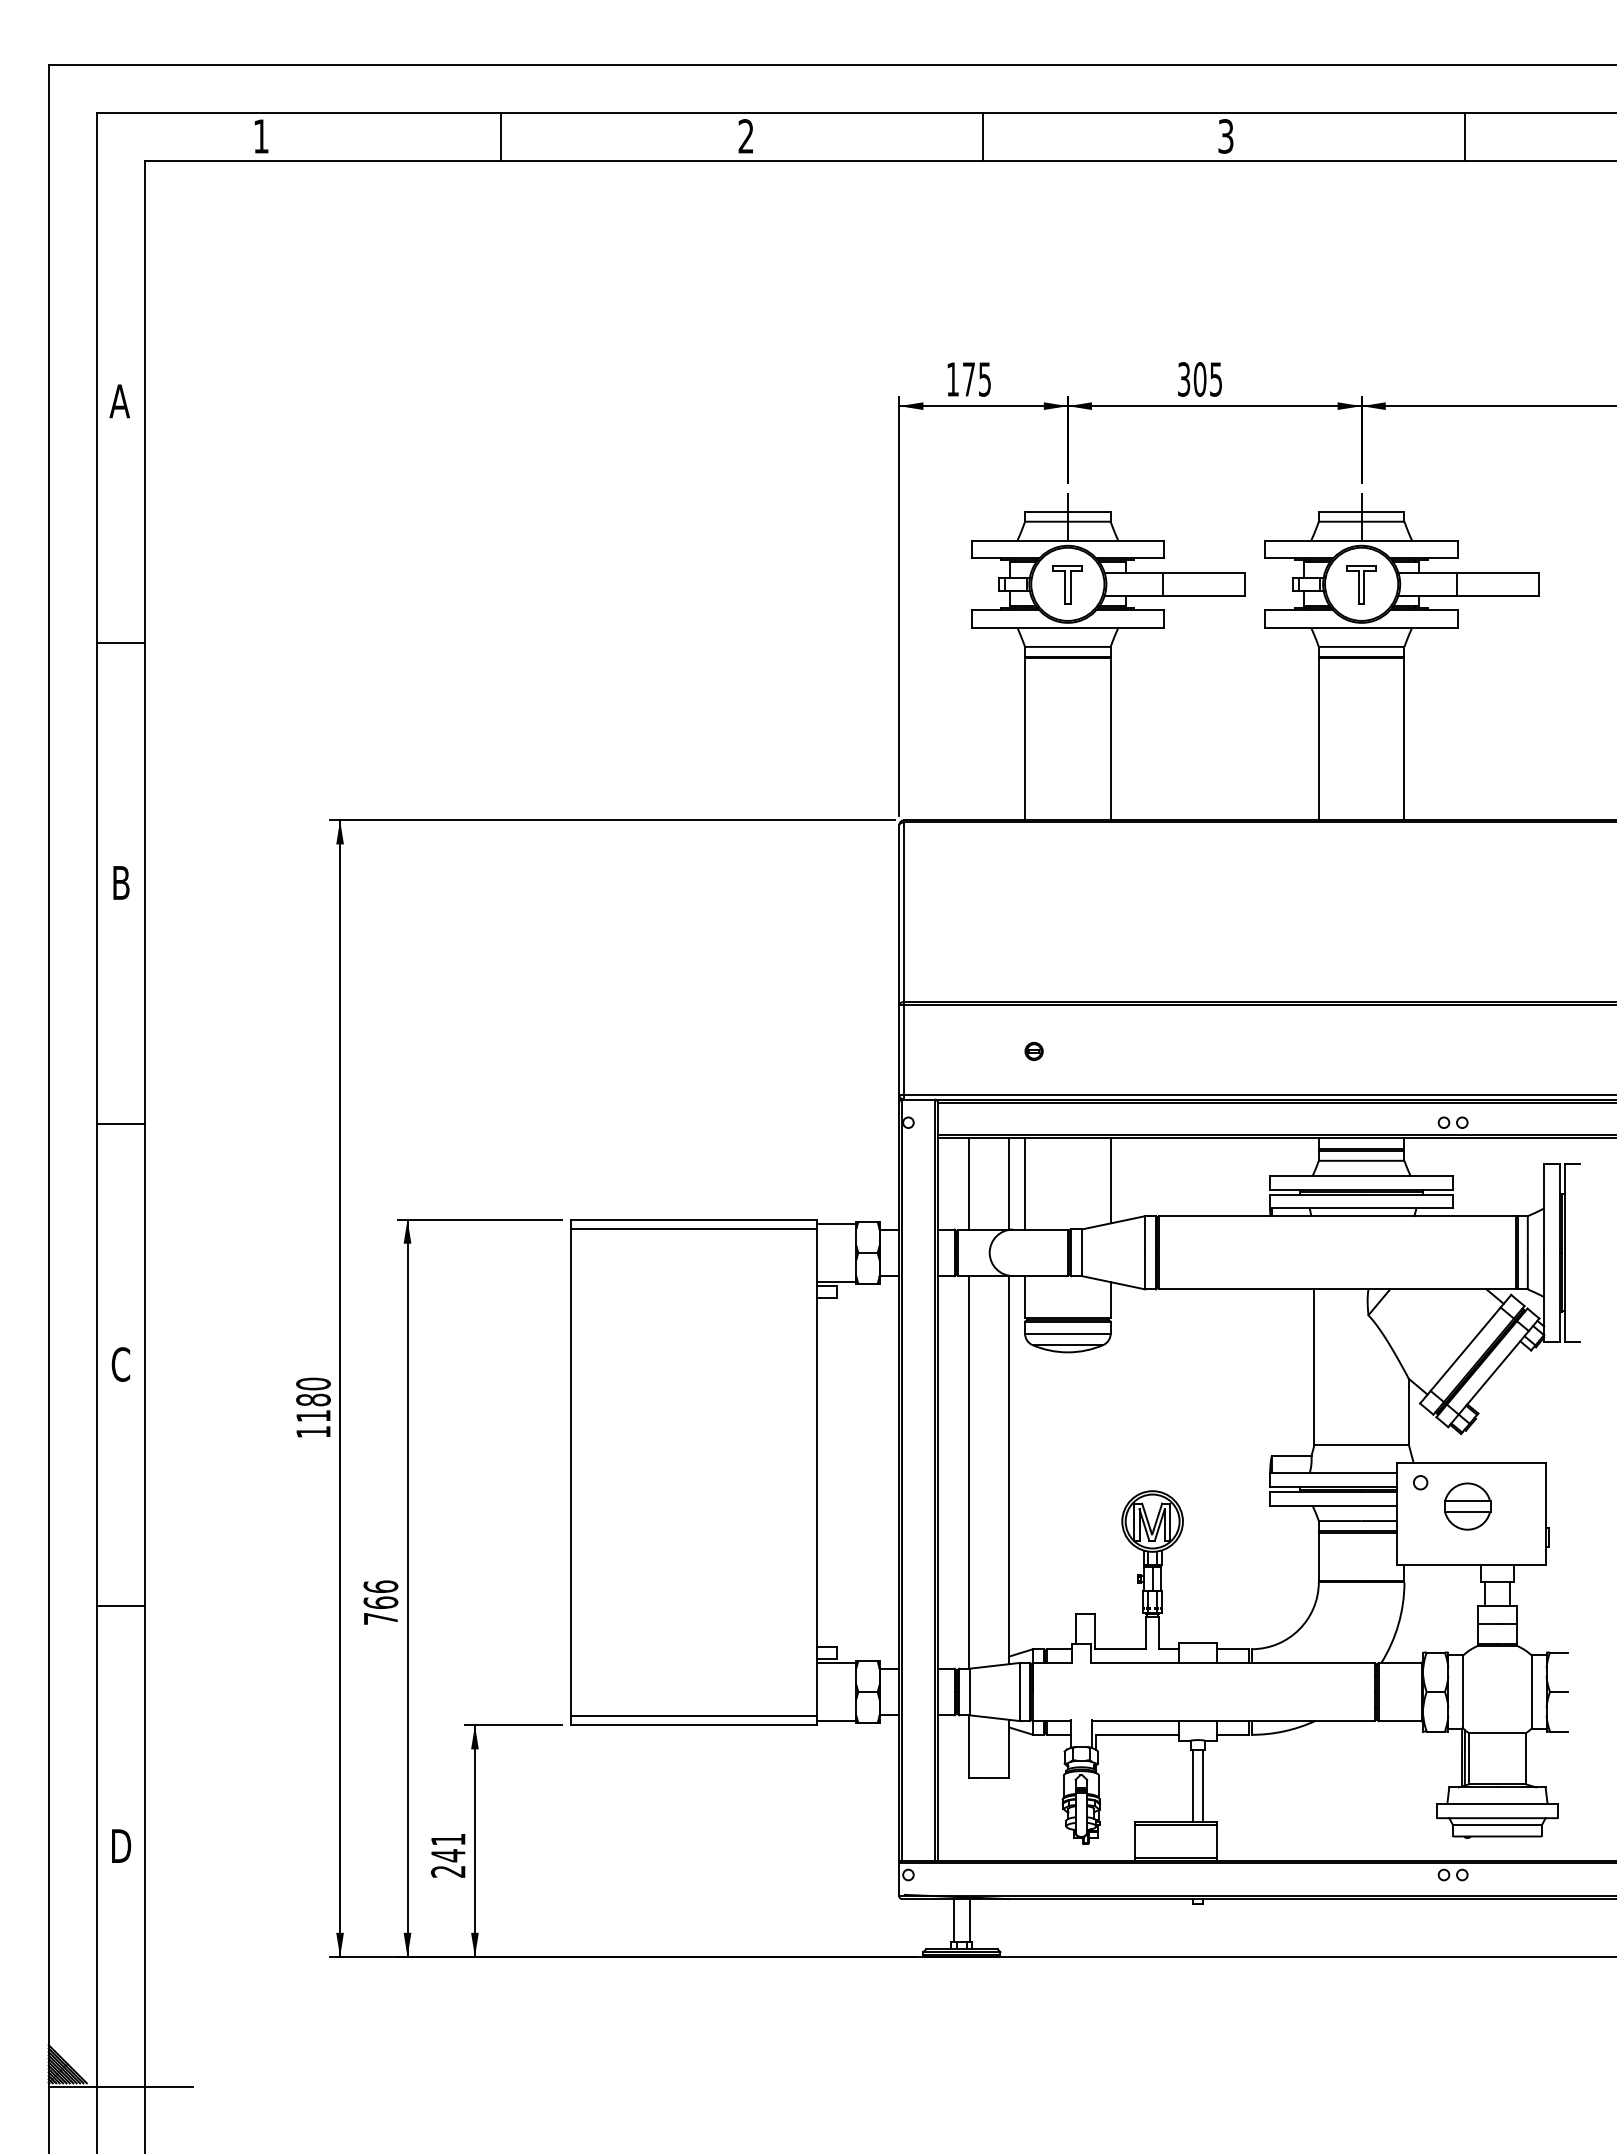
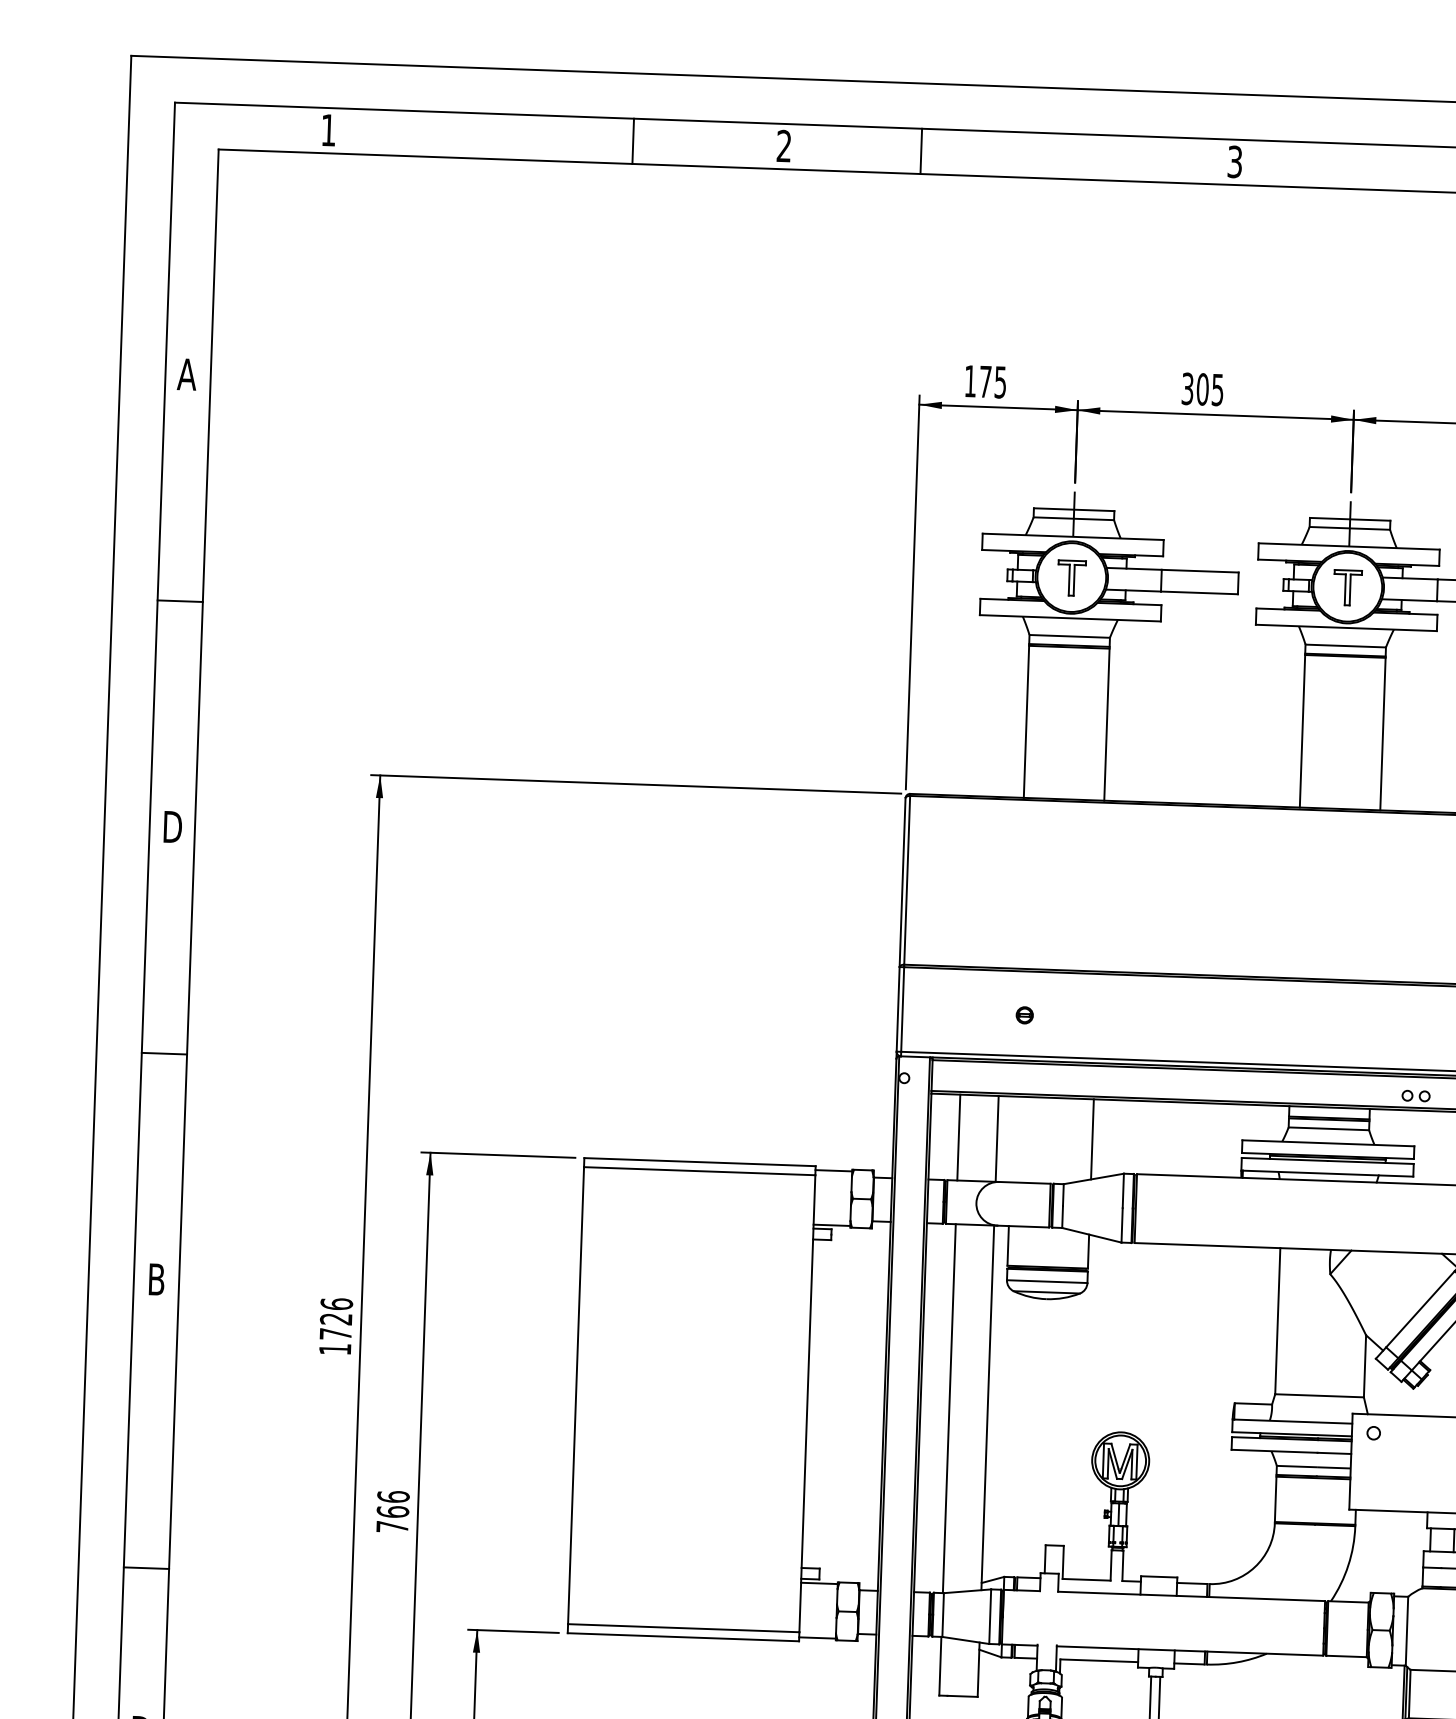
line: (501, 136) -> (633, 141), moved
line: (983, 136) -> (921, 151), moved
text: (121, 882) -> (172, 826), B -> D
line: (1025, 1183) -> (1012, 1139), removed
text: (120, 1364) -> (156, 1279), C -> B
text: (313, 1399) -> (336, 1318), 1180 -> 1726
part: (1467, 1506) -> (1417, 1457), removed
line: (120, 1605) -> (146, 1567), moved

